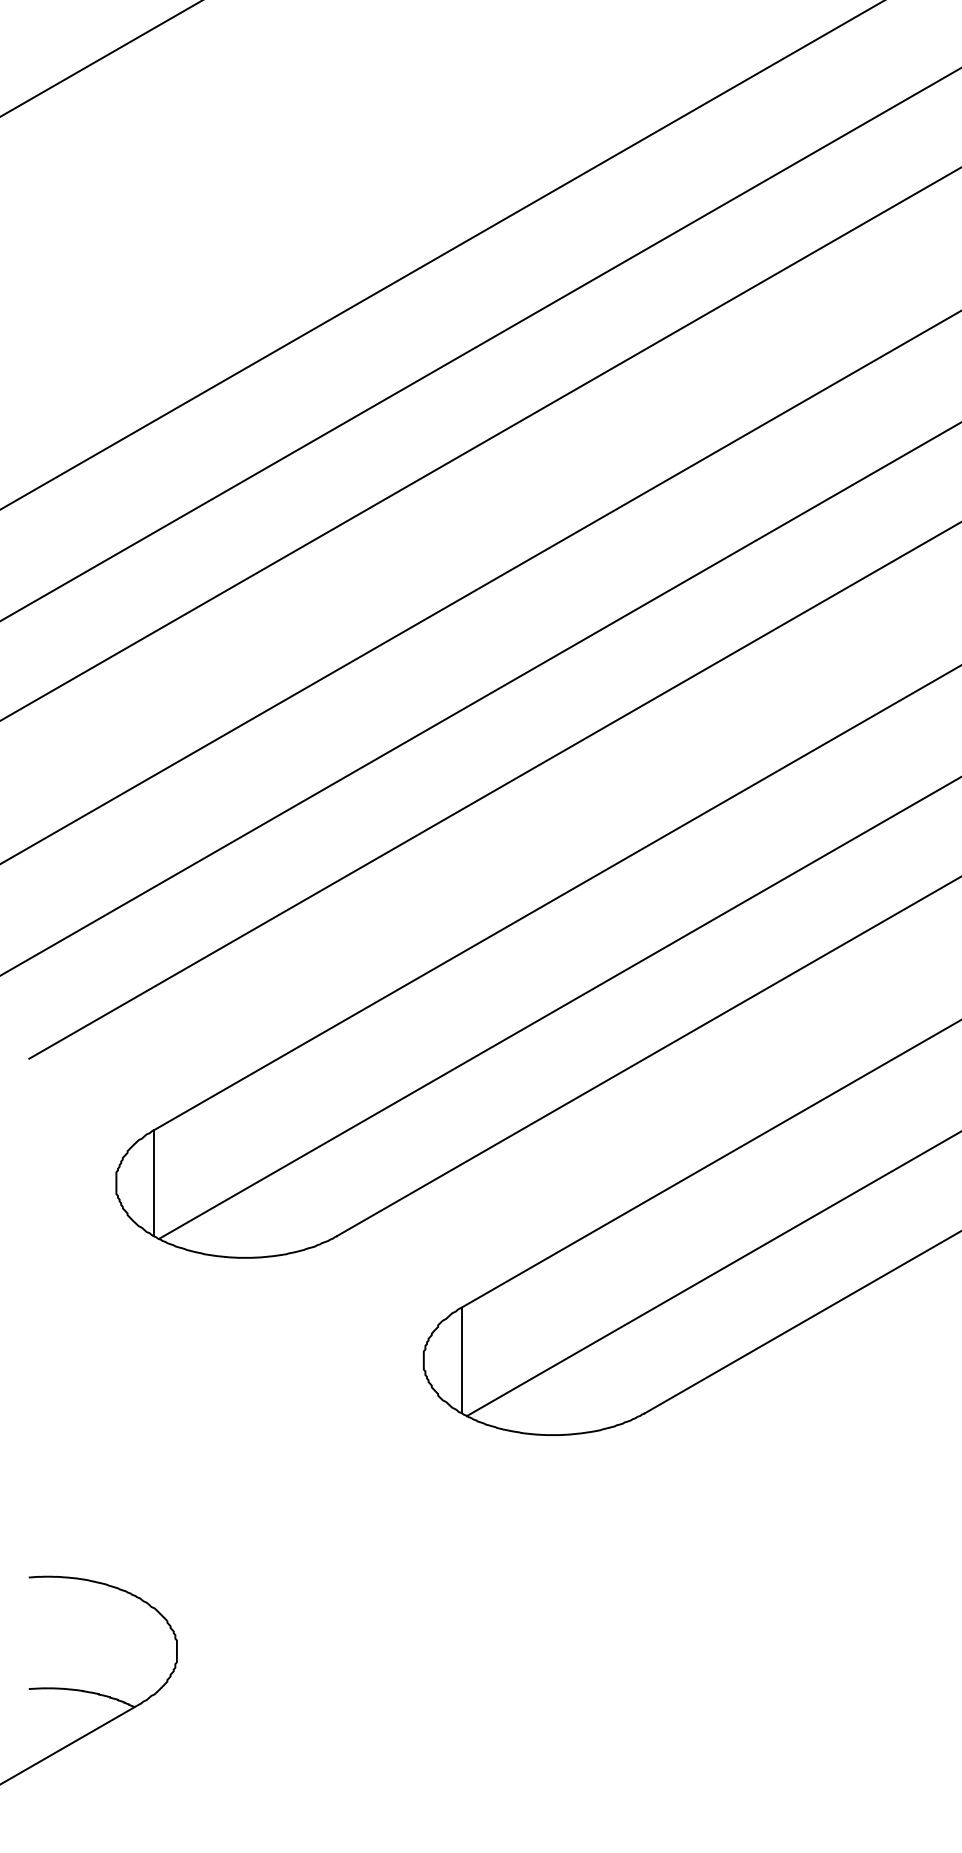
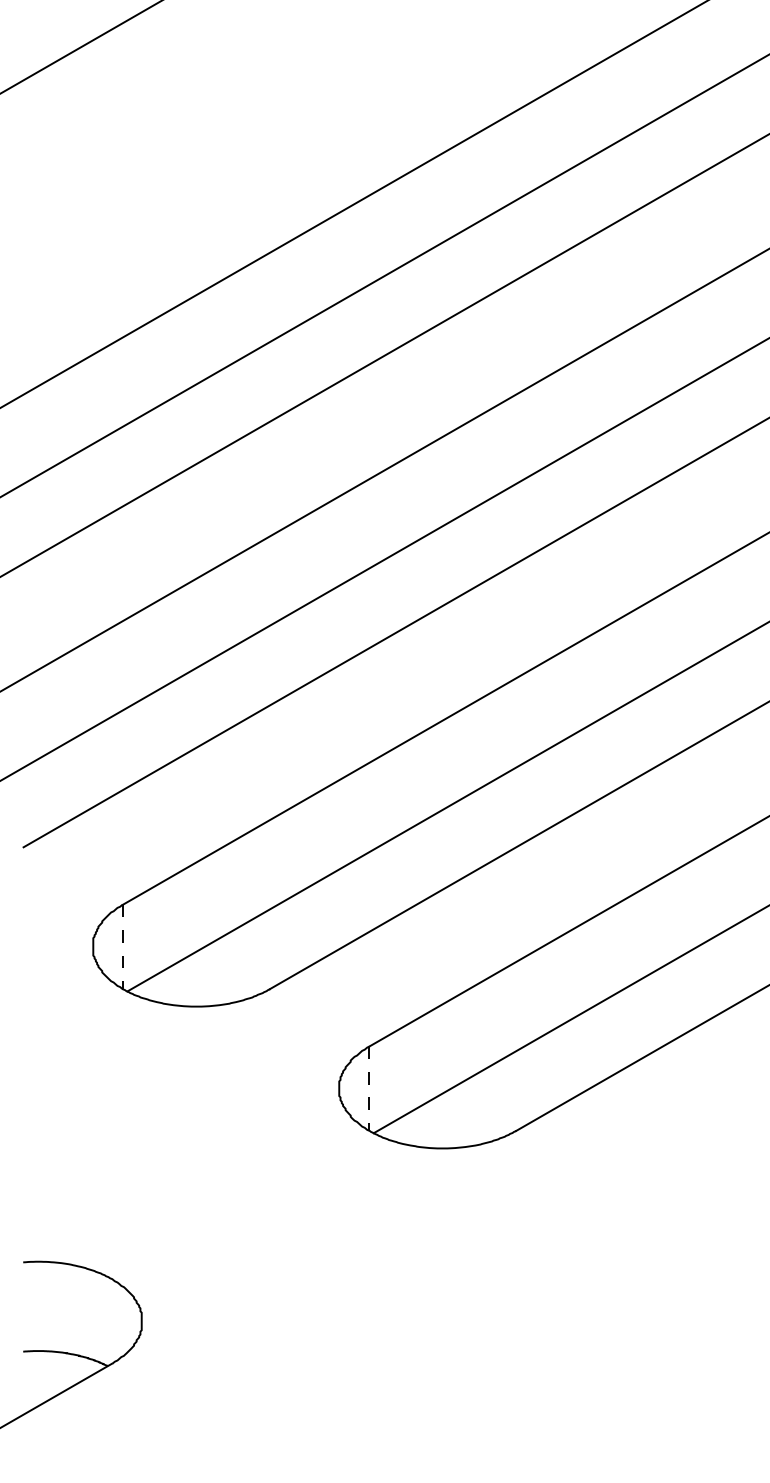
line: (153, 1183) -> (122, 947), solid -> dashed
line: (461, 1360) -> (369, 1088), solid -> dashed

